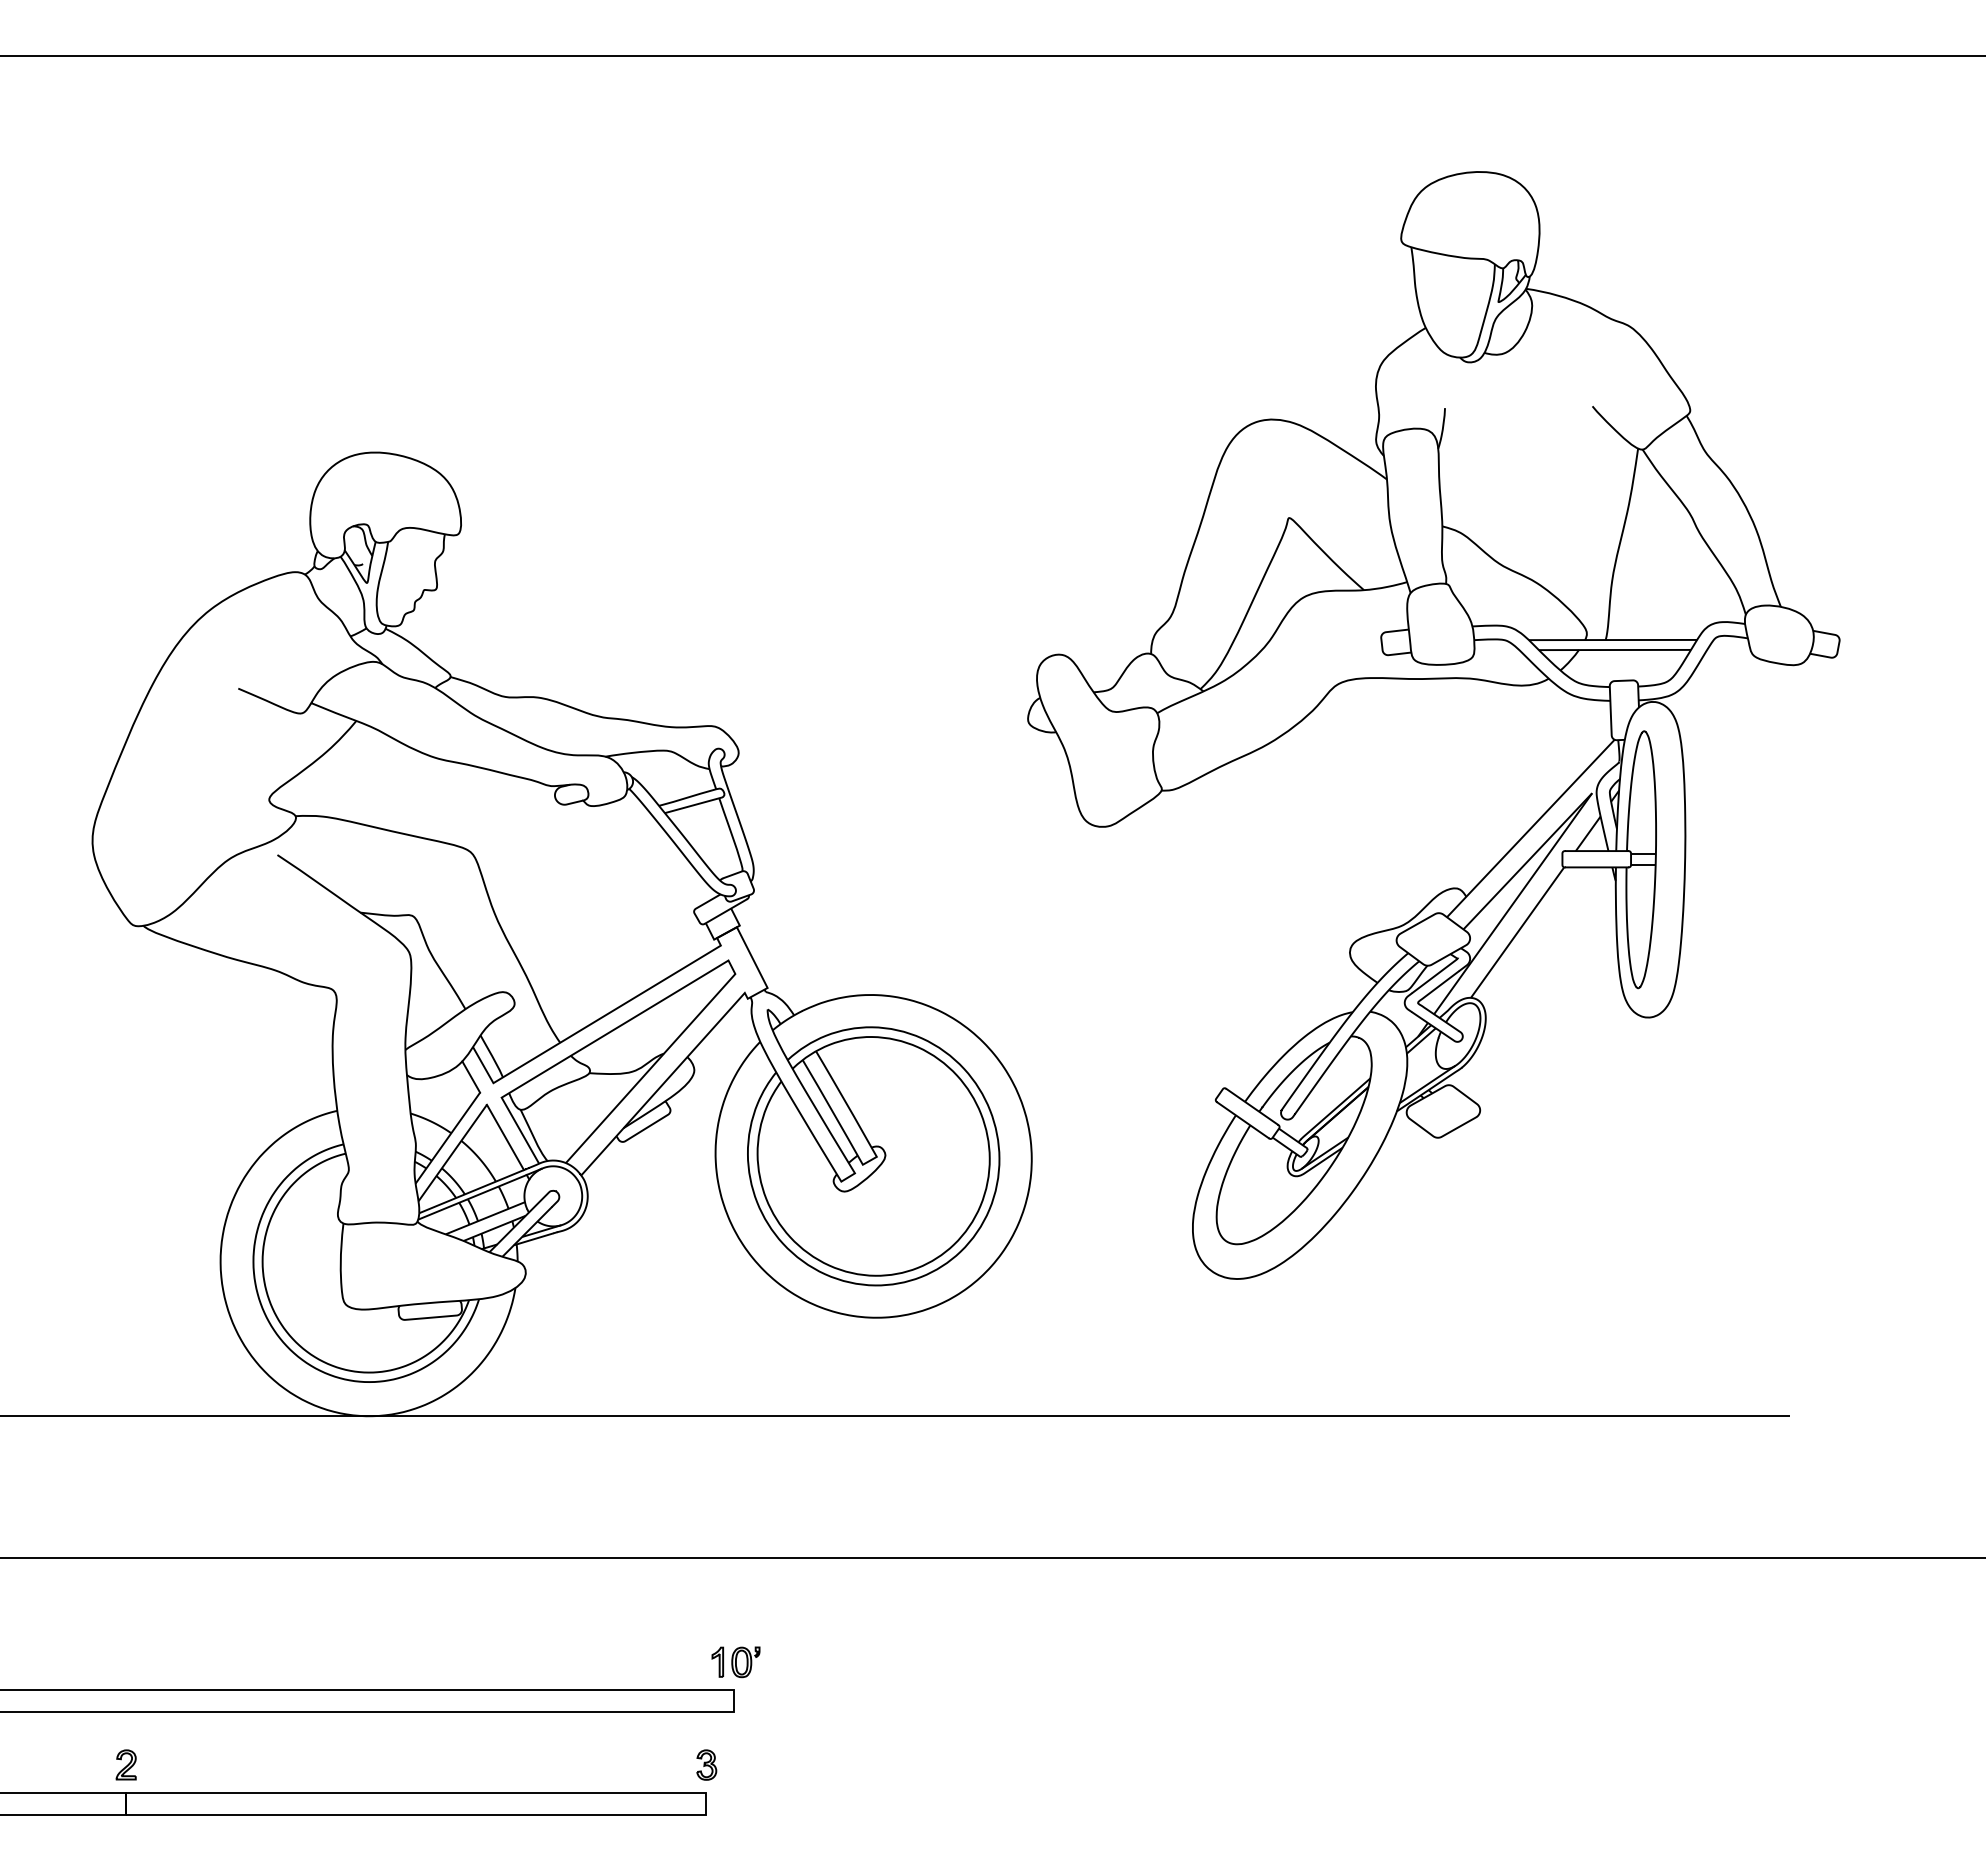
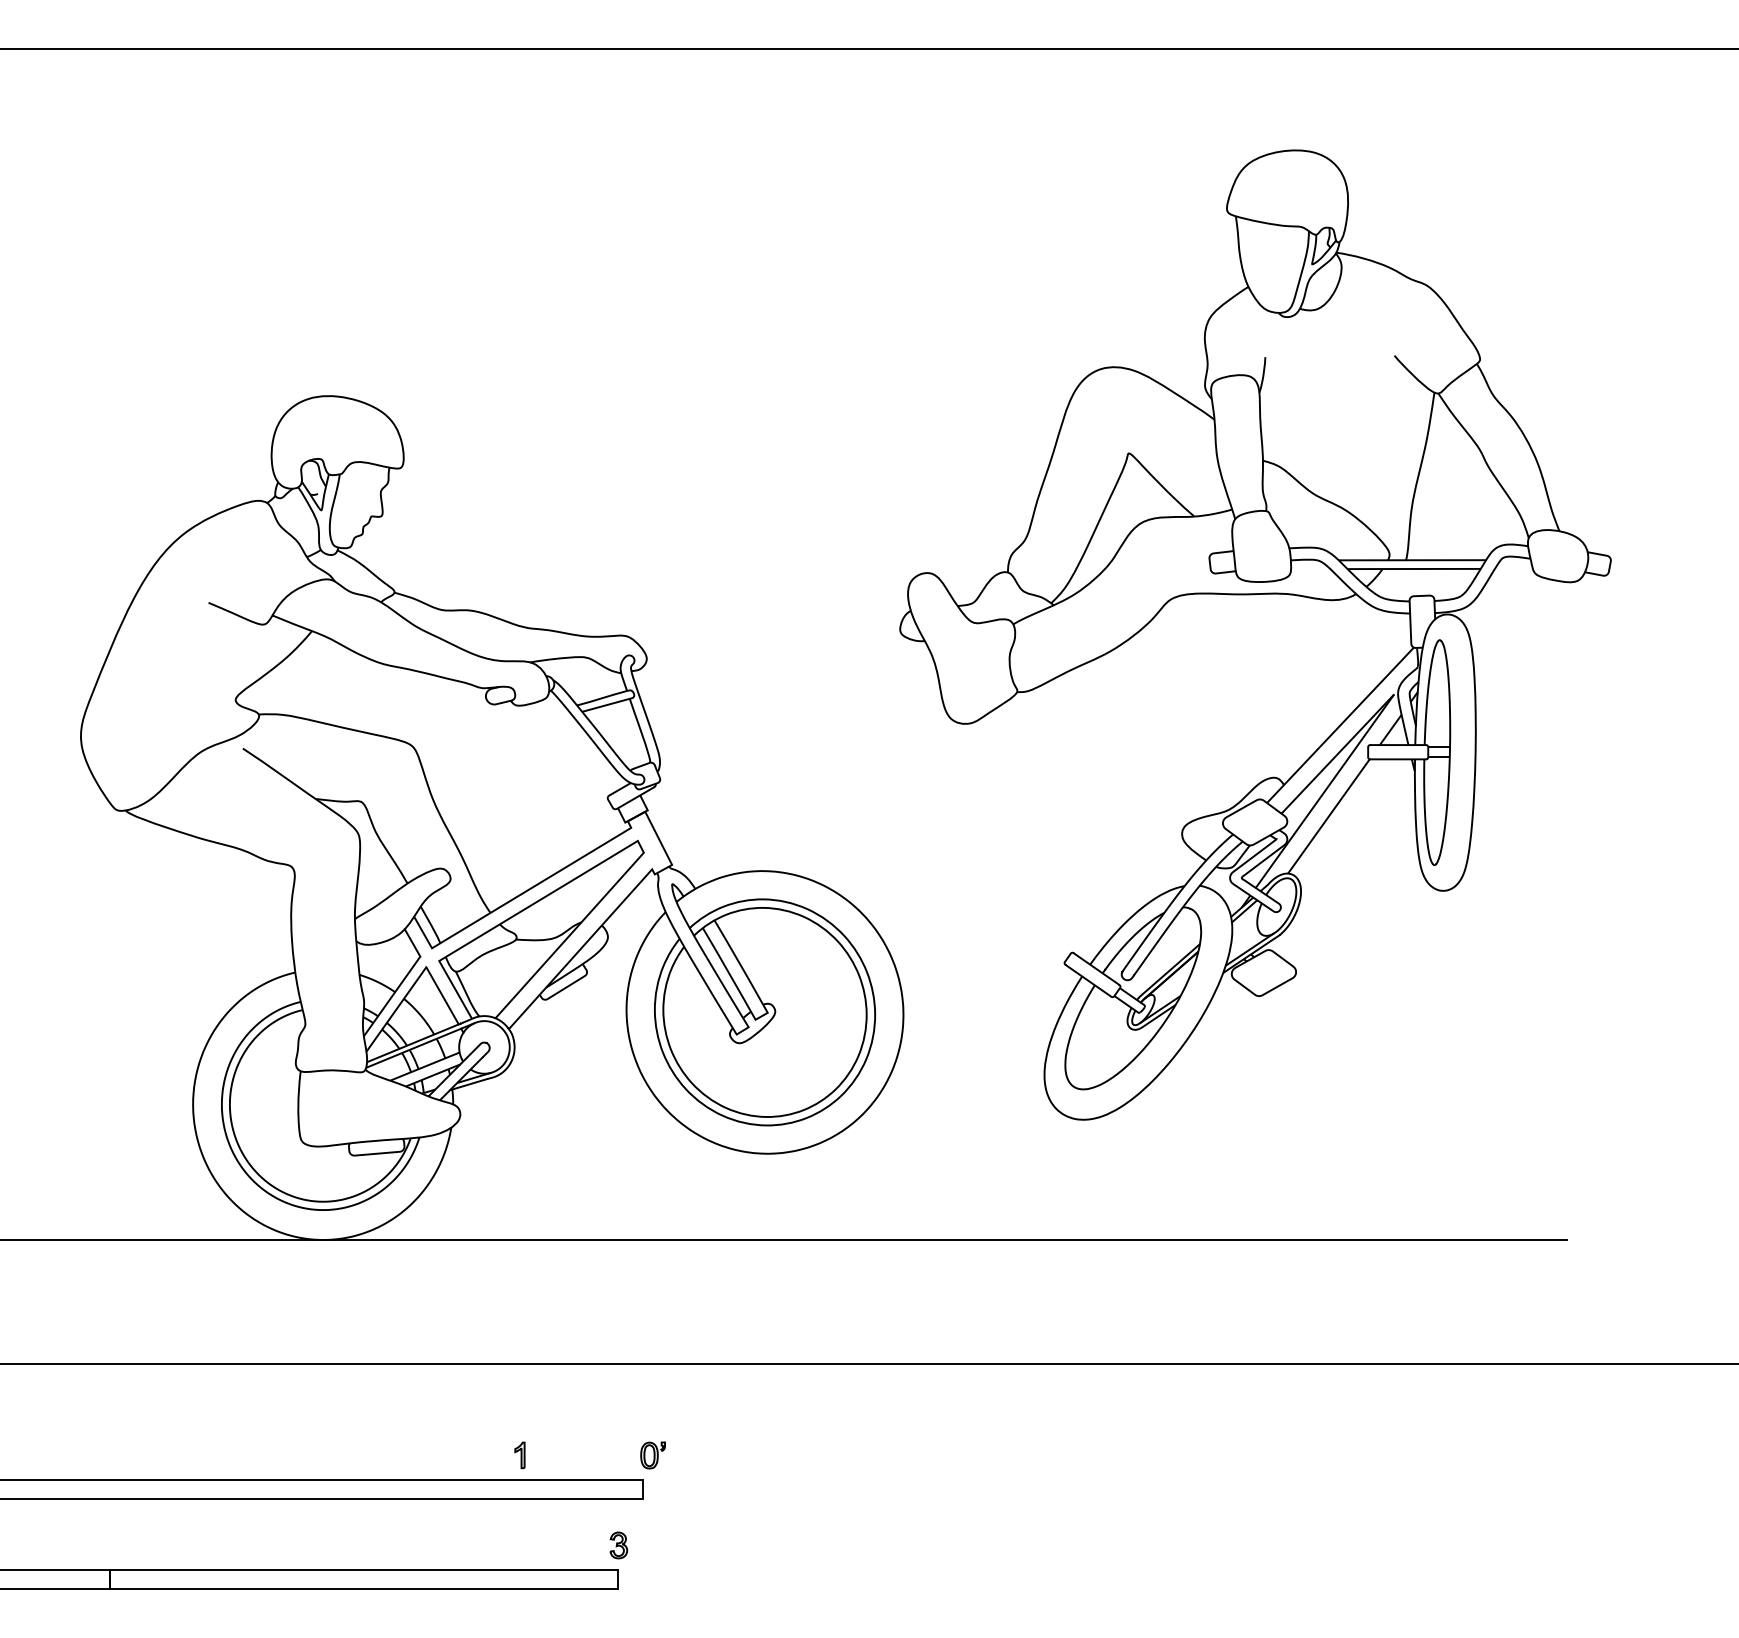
part: (717, 1661) -> (519, 1454), moved
part: (125, 1764) -> (109, 1544), removed

